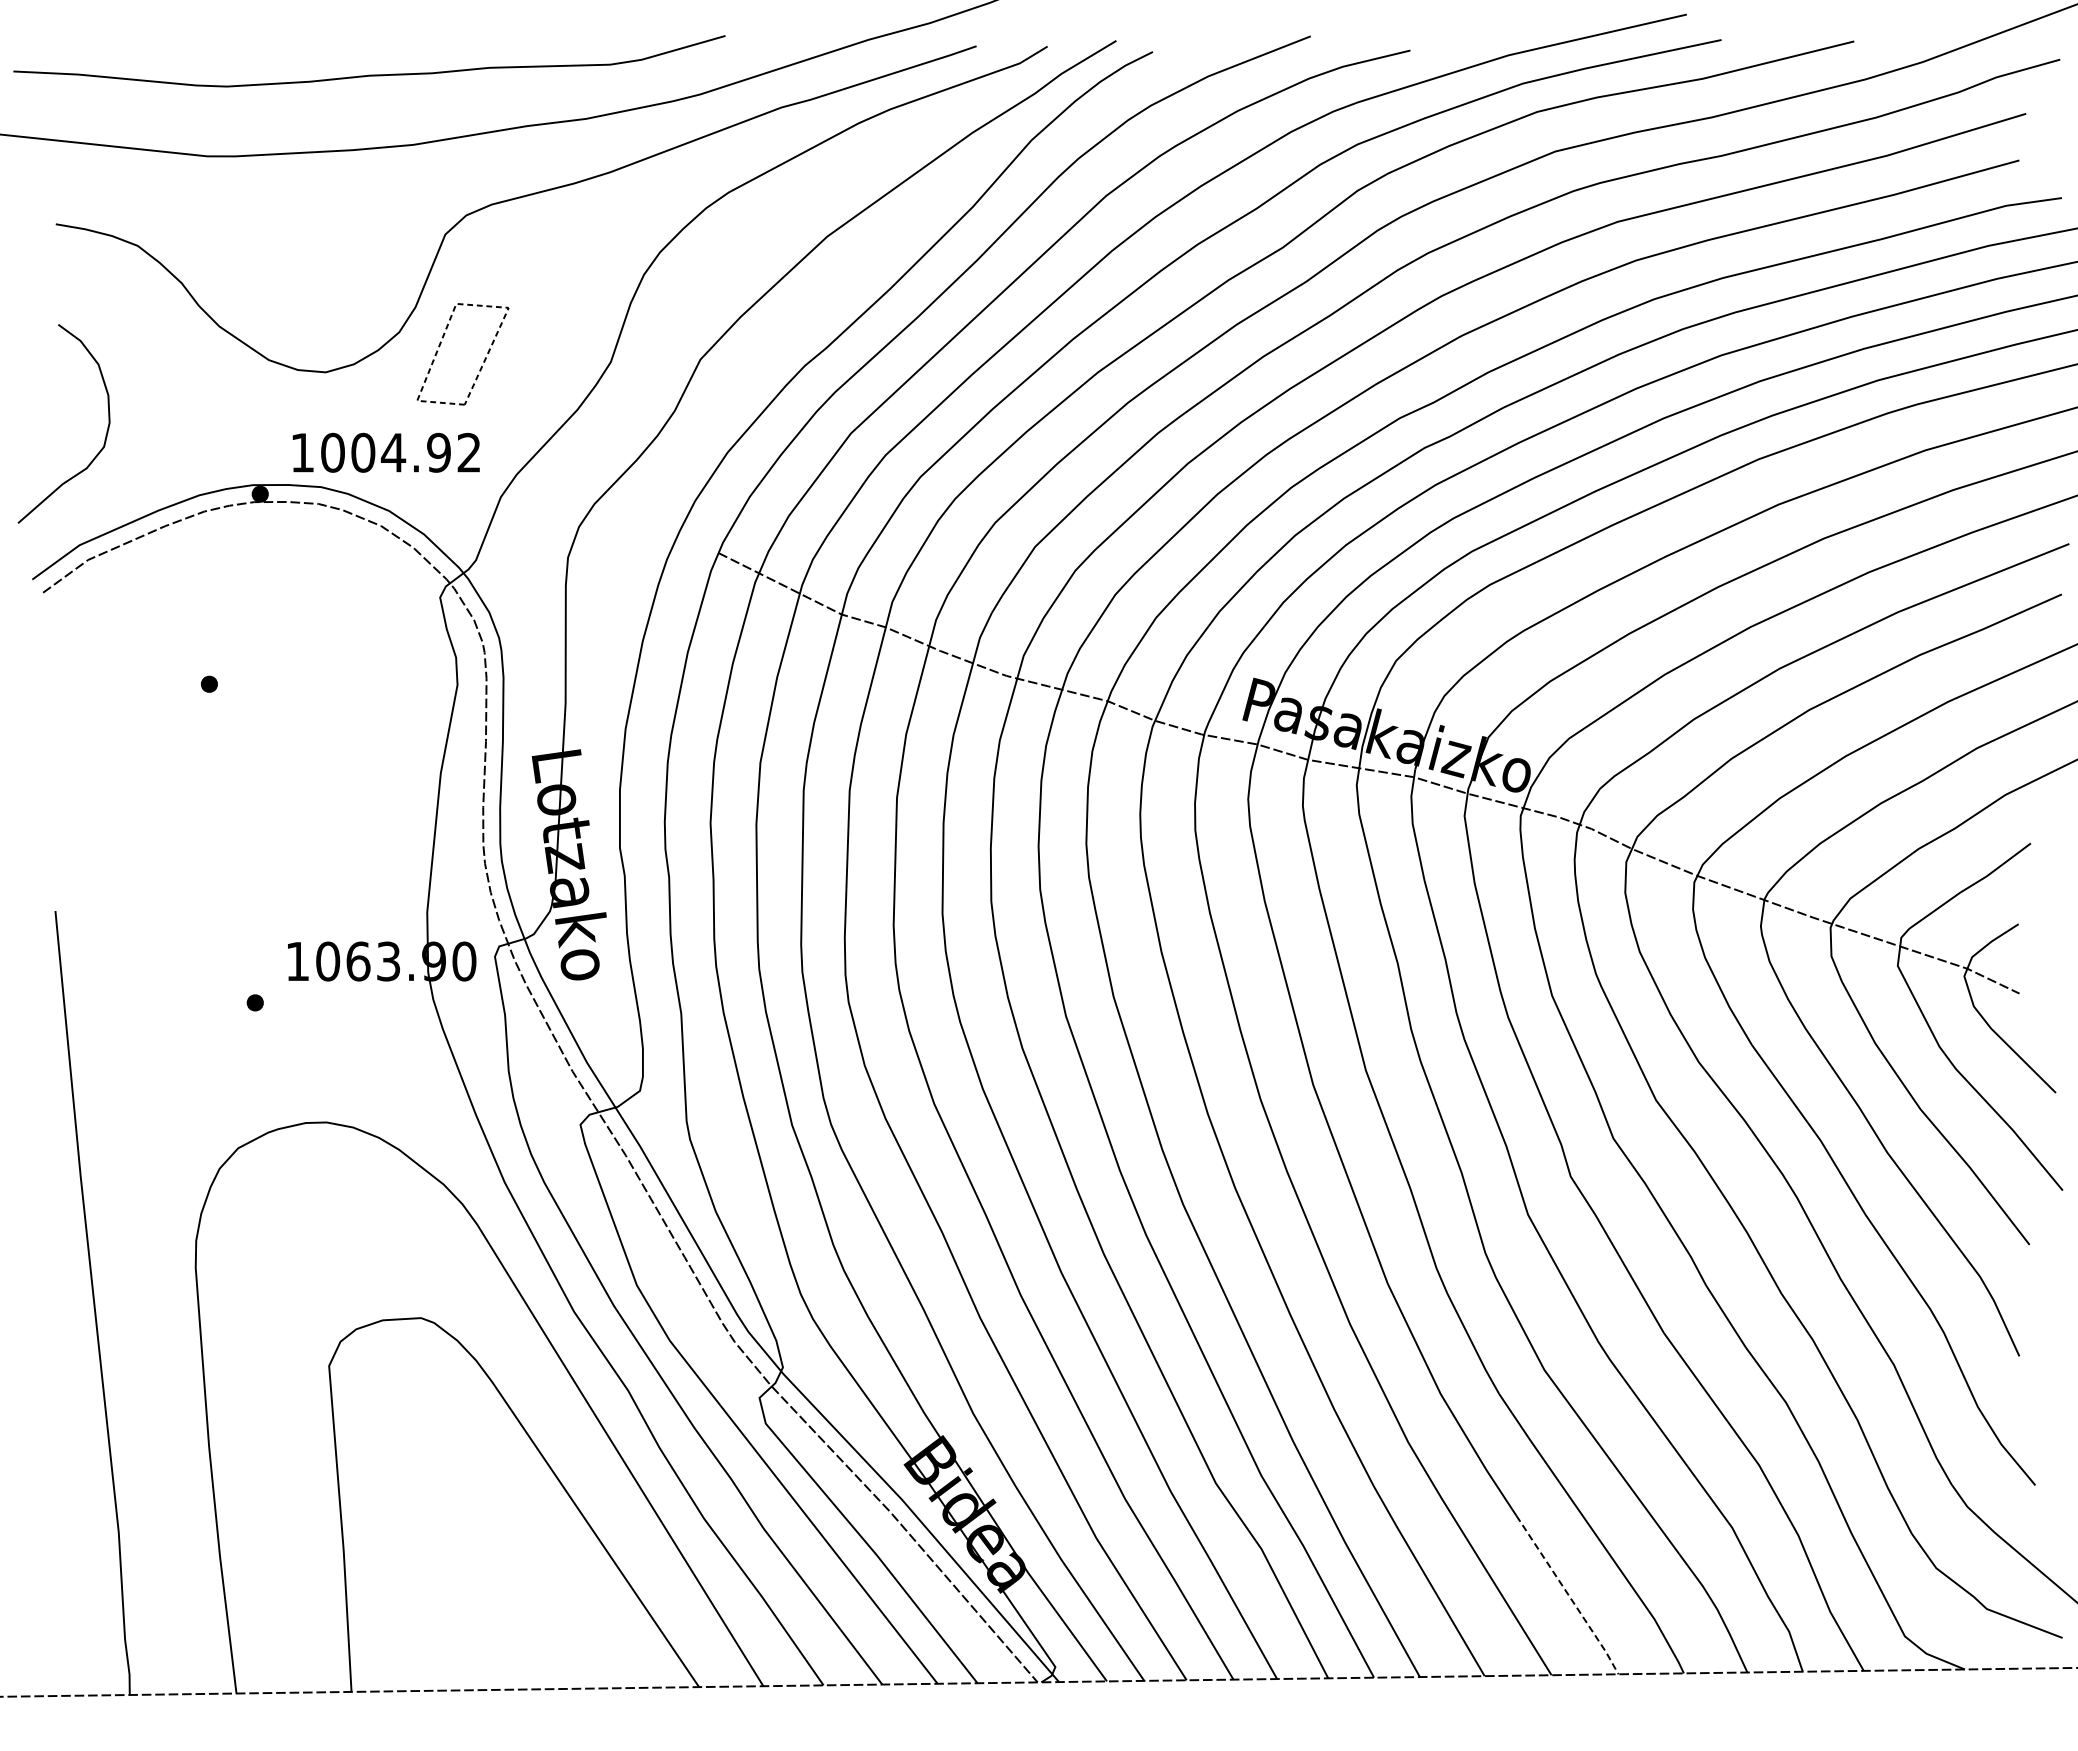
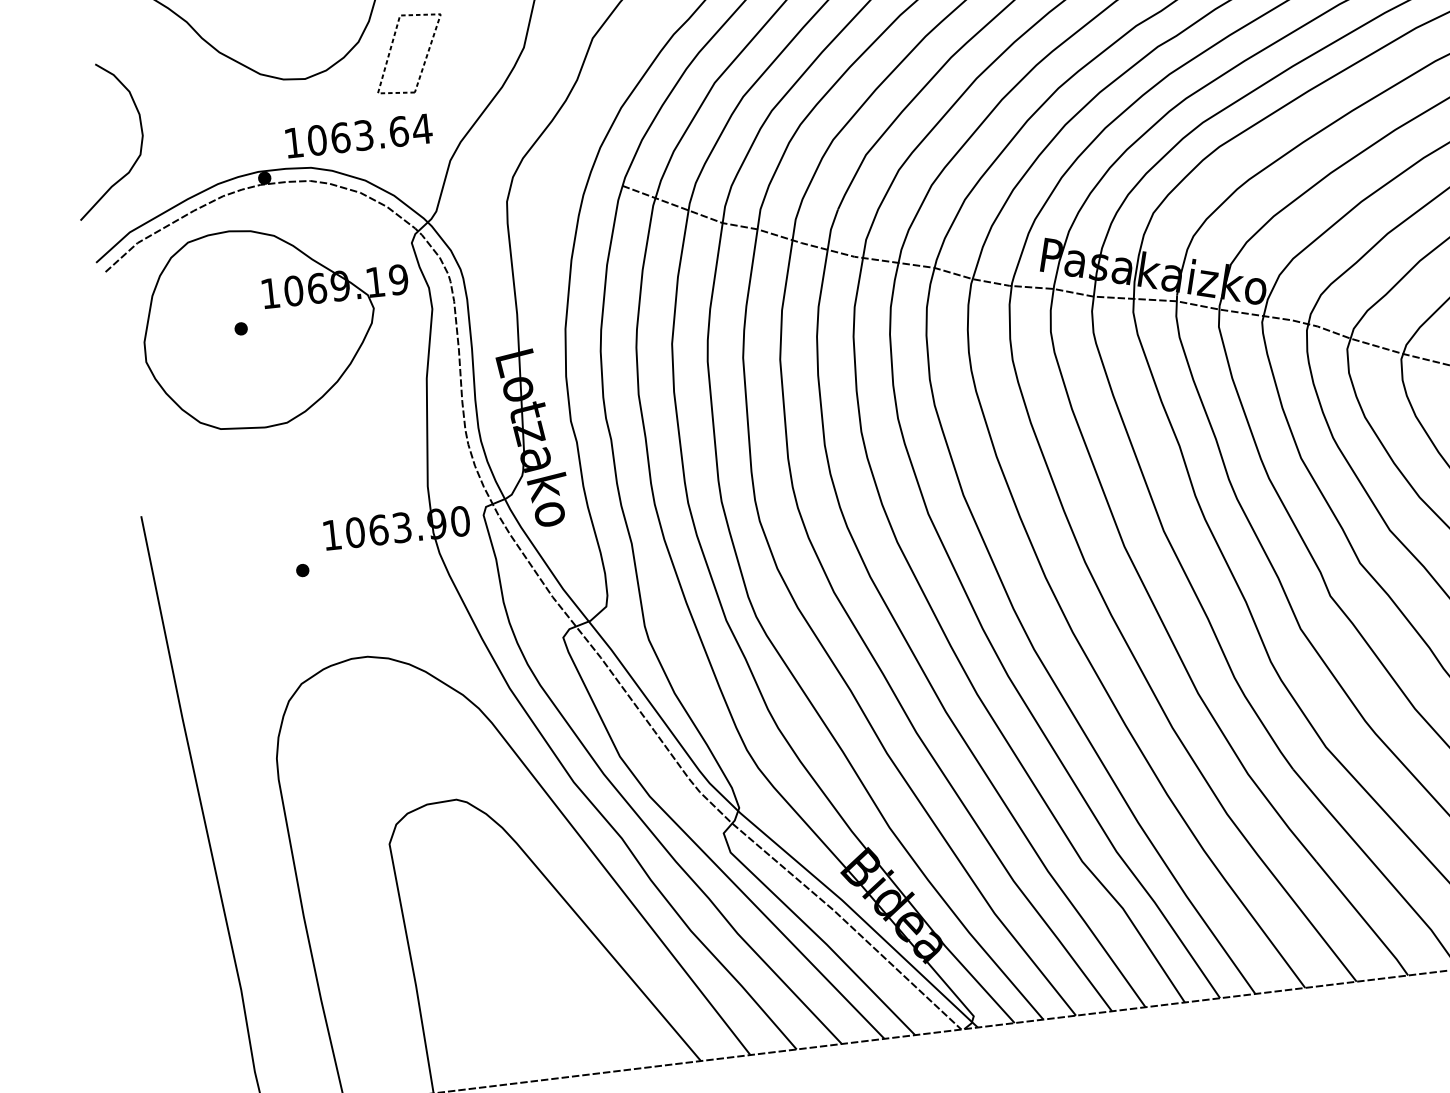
text: (416, 452) -> (381, 133), 1004.92 -> 1063.64
part: (256, 685) -> (277, 325), added
line: (1568, 1595) -> (1363, 918), dashed -> solid

